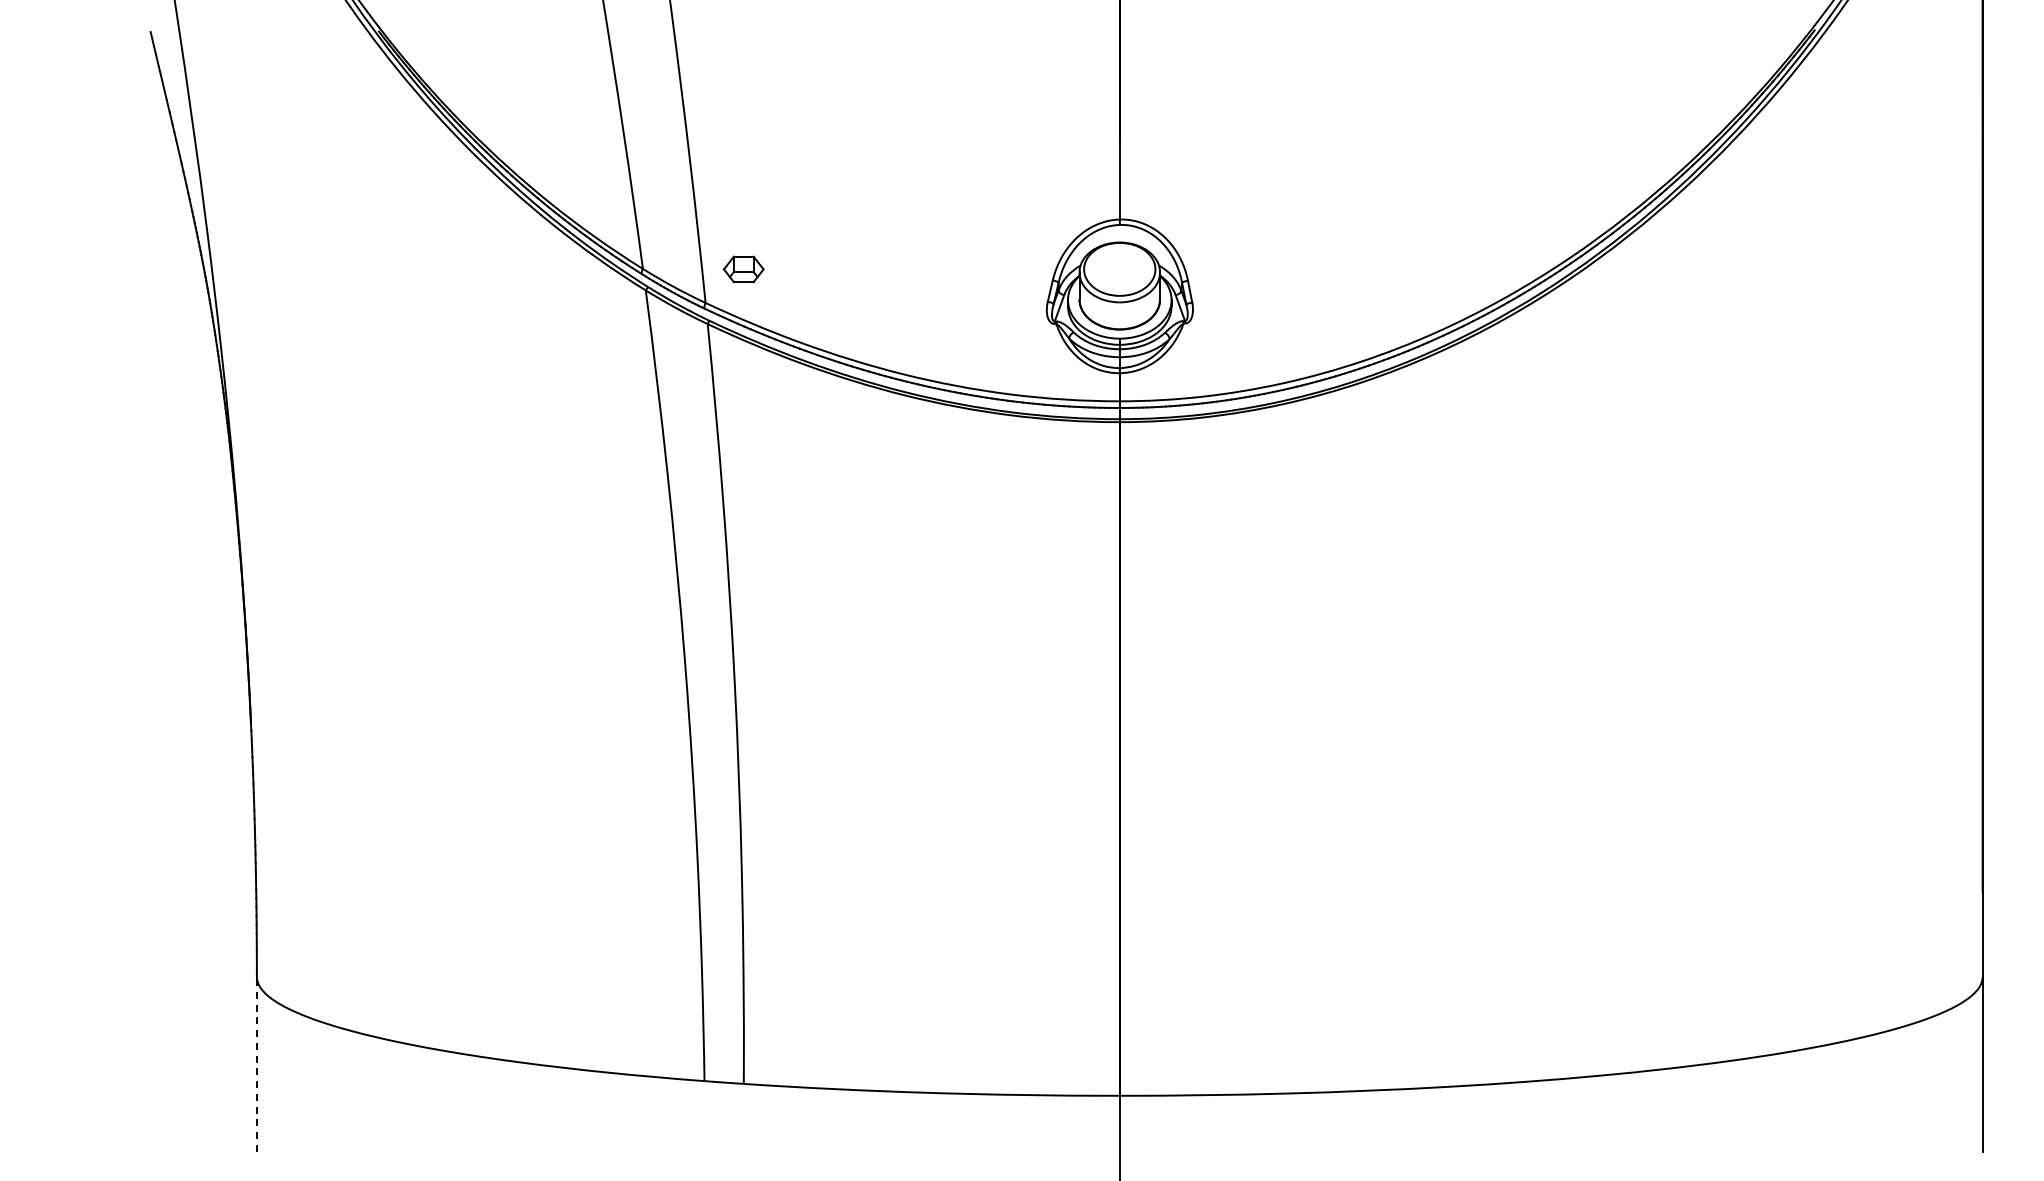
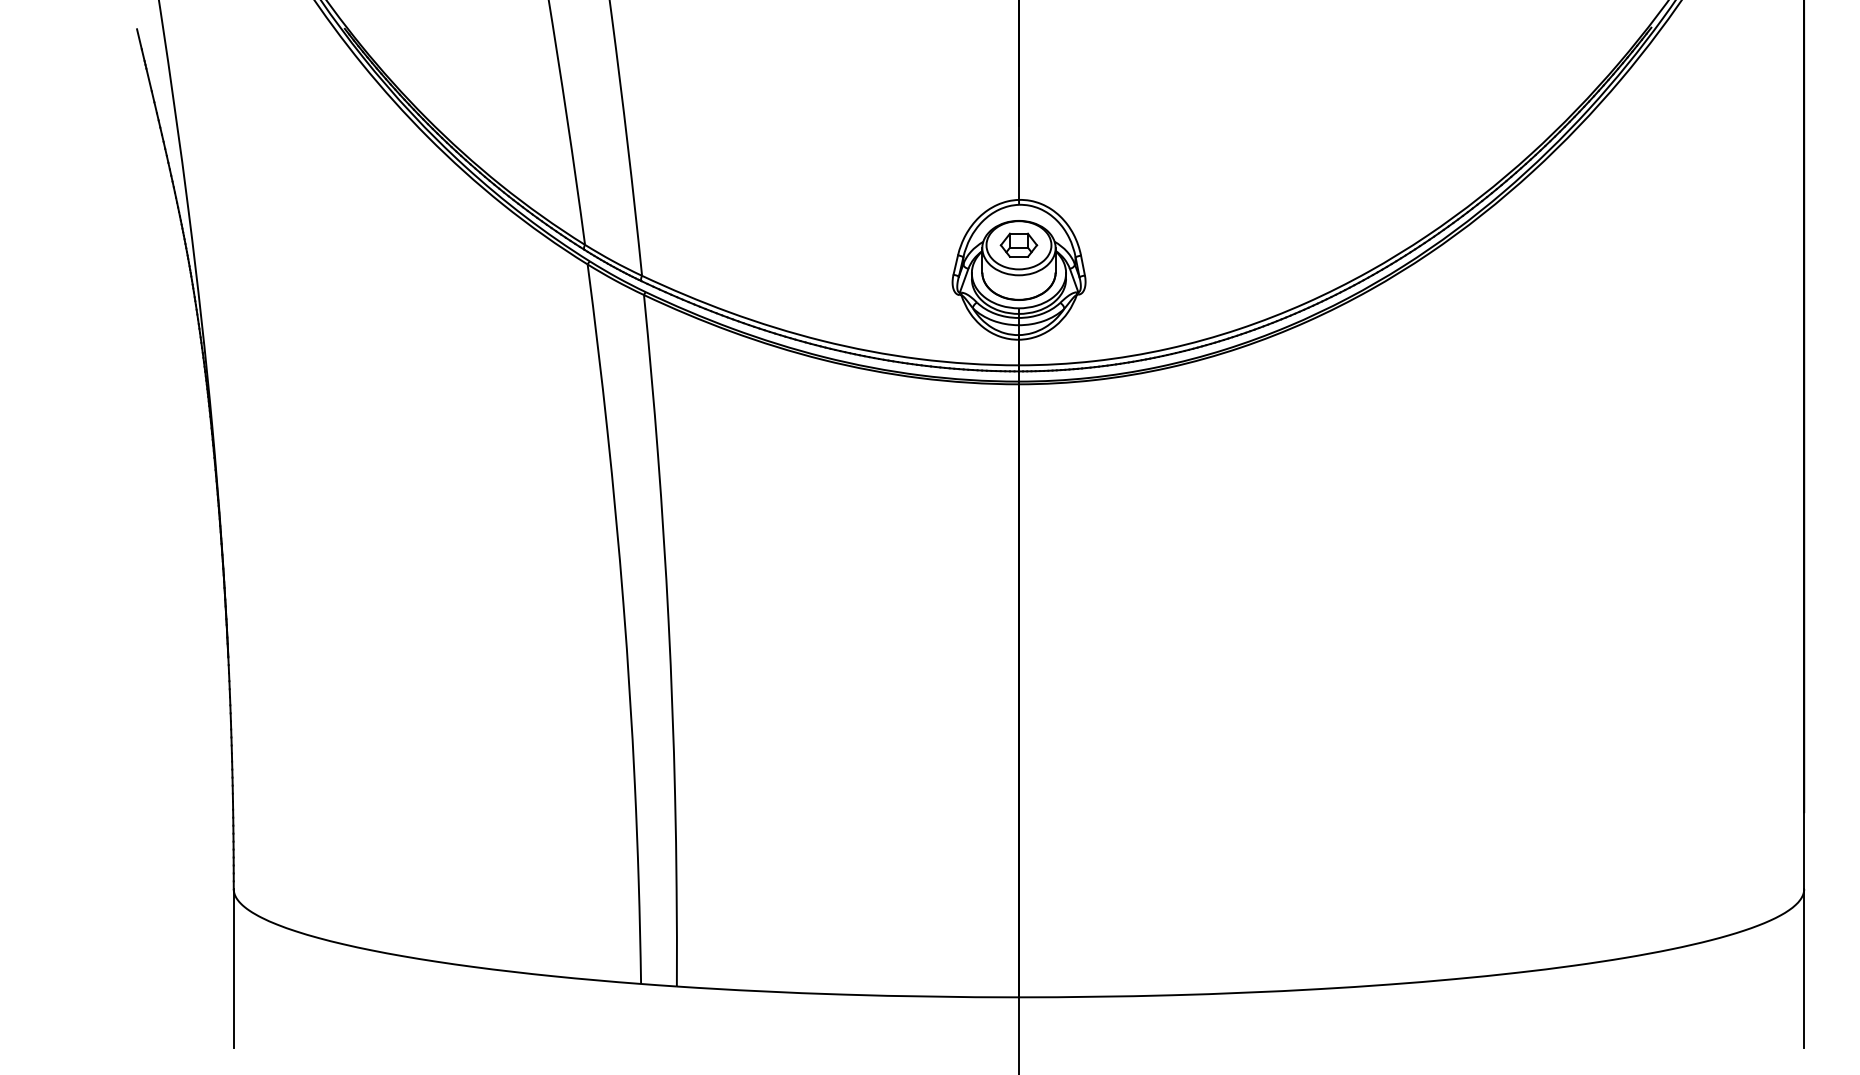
part: (743, 269) -> (1018, 245), moved
line: (256, 1064) -> (233, 968), dashed -> solid

